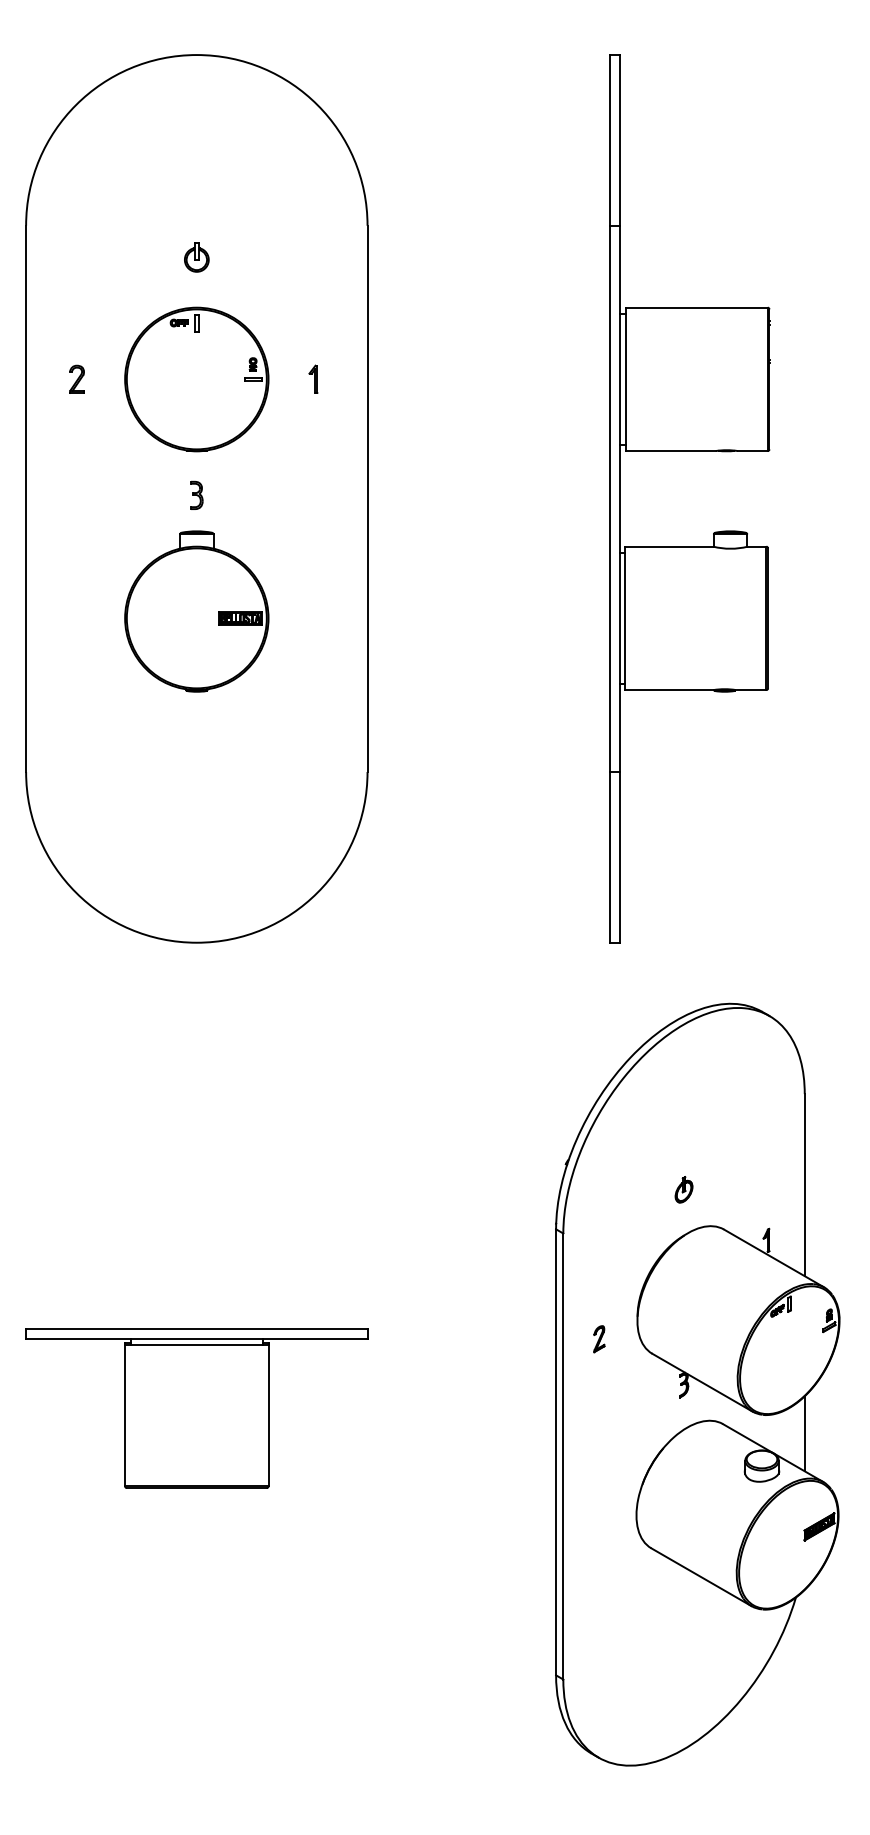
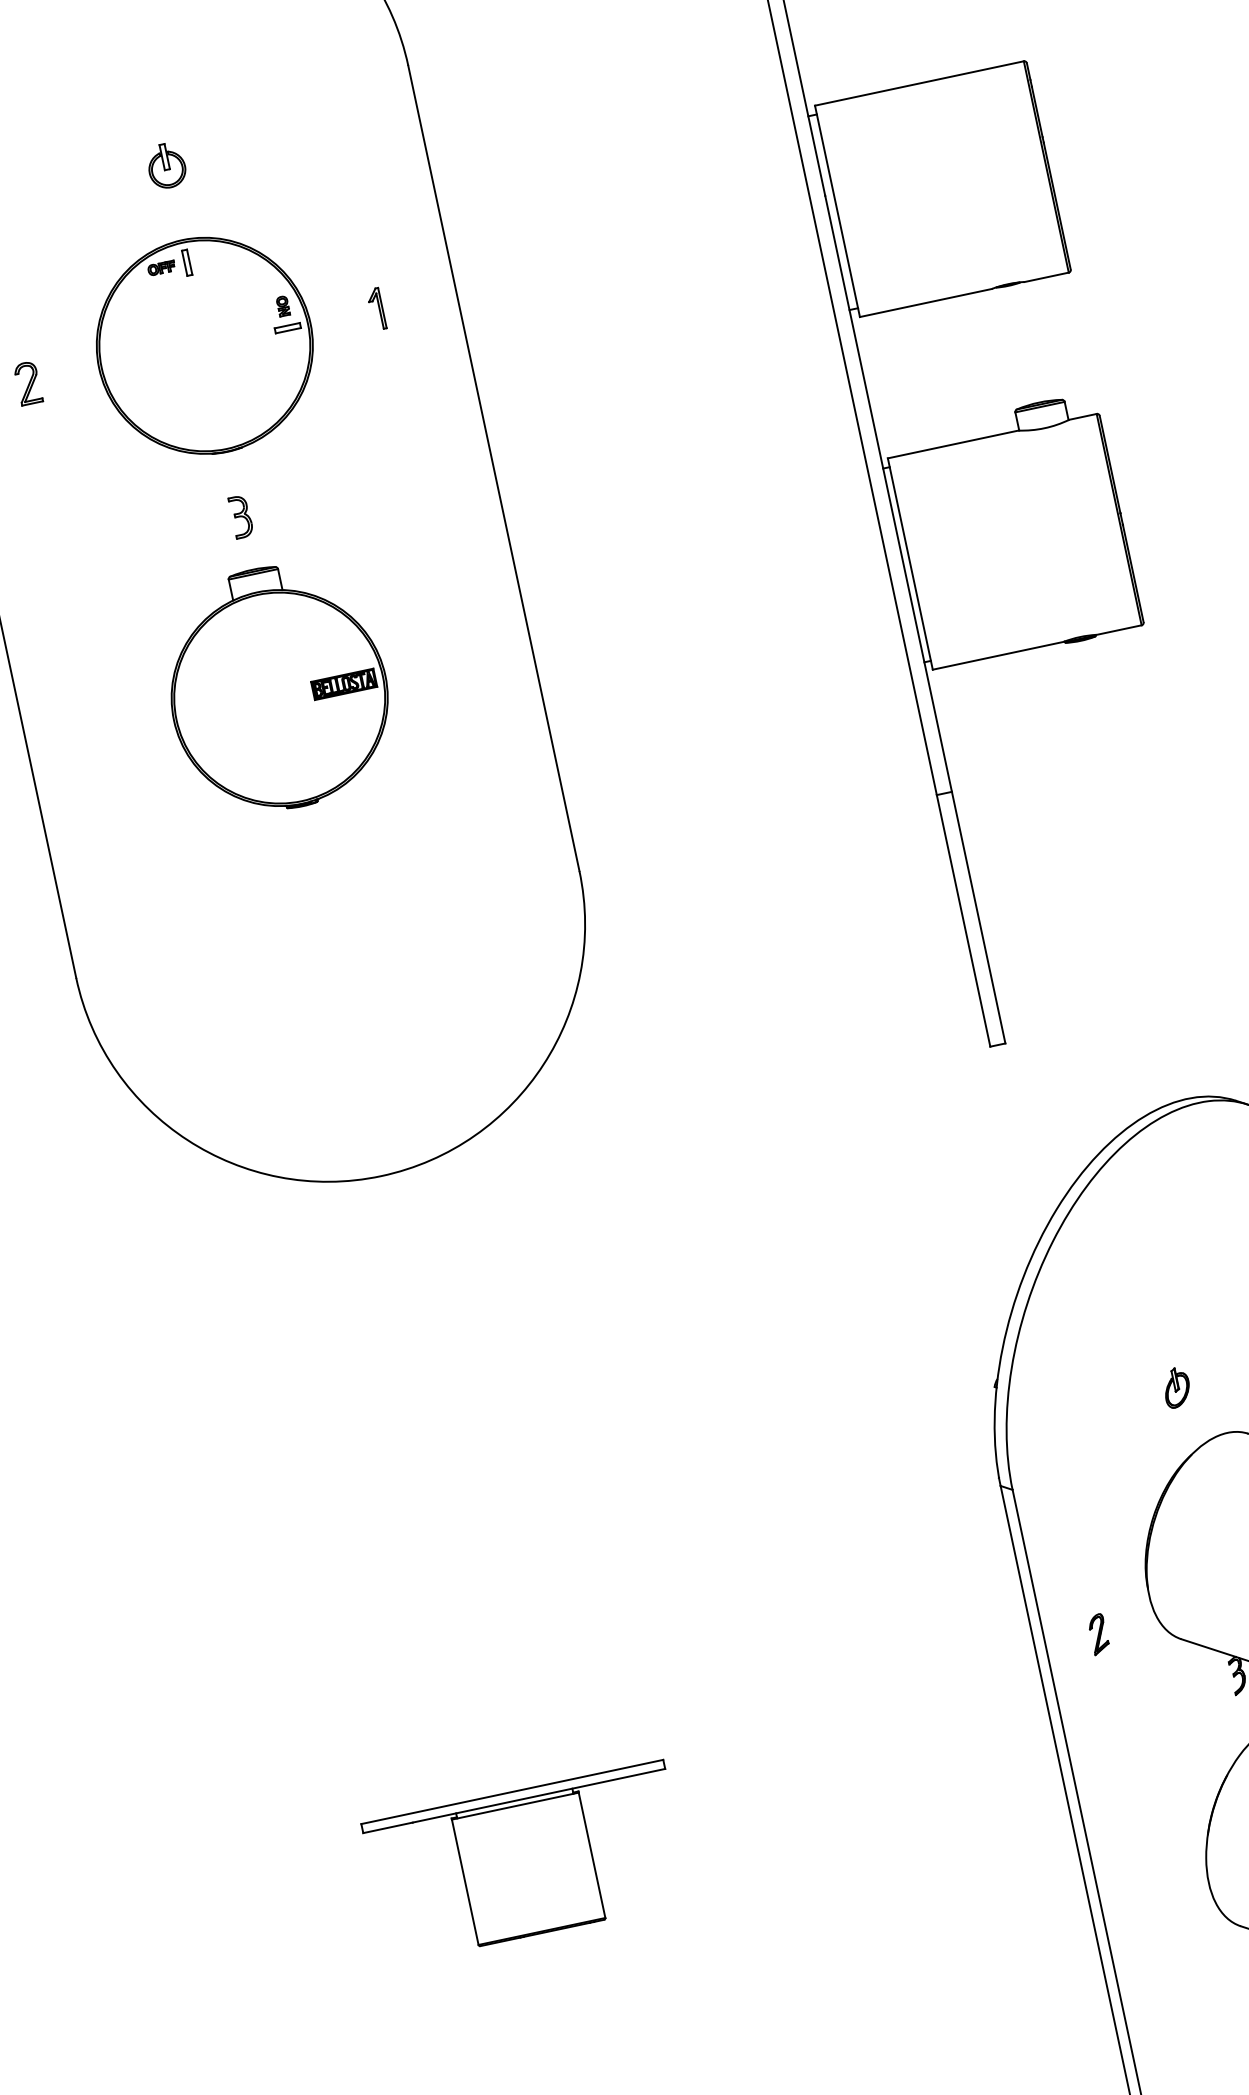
part: (196, 1408) -> (526, 1862), size x0.6

